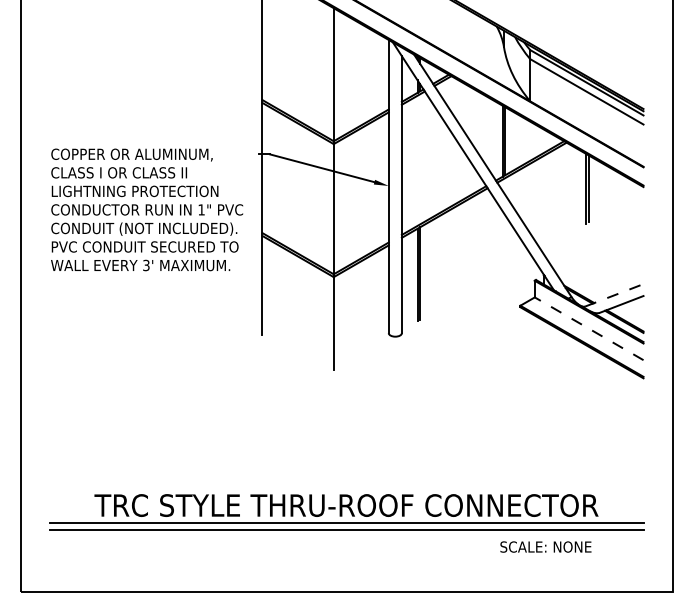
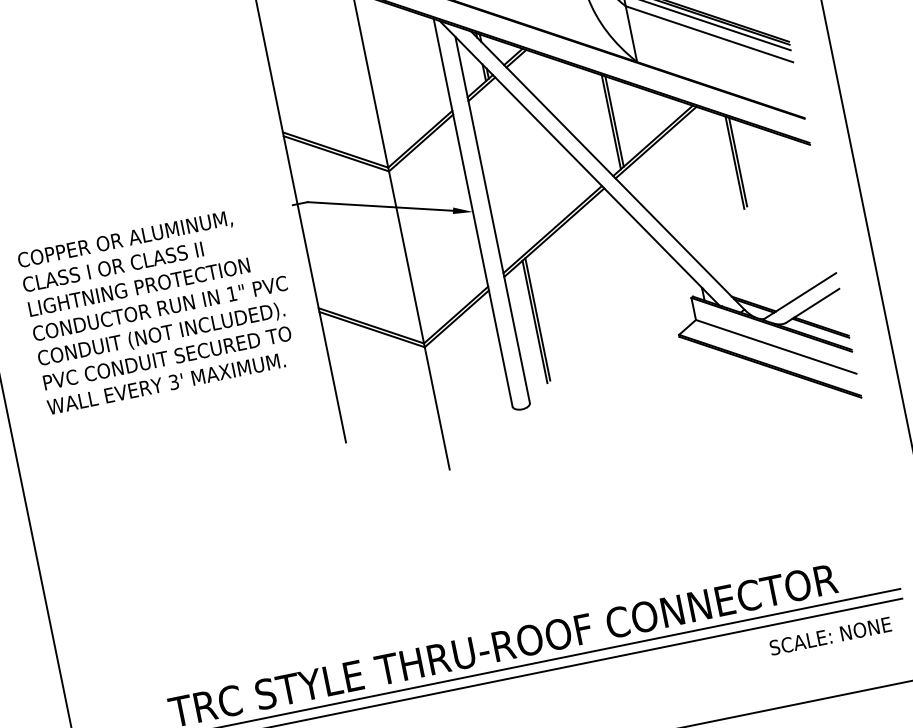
line: (614, 295) -> (800, 296), dashed -> solid
line: (589, 328) -> (776, 346), dashed -> solid
text: (545, 546) -> (829, 635), moved

